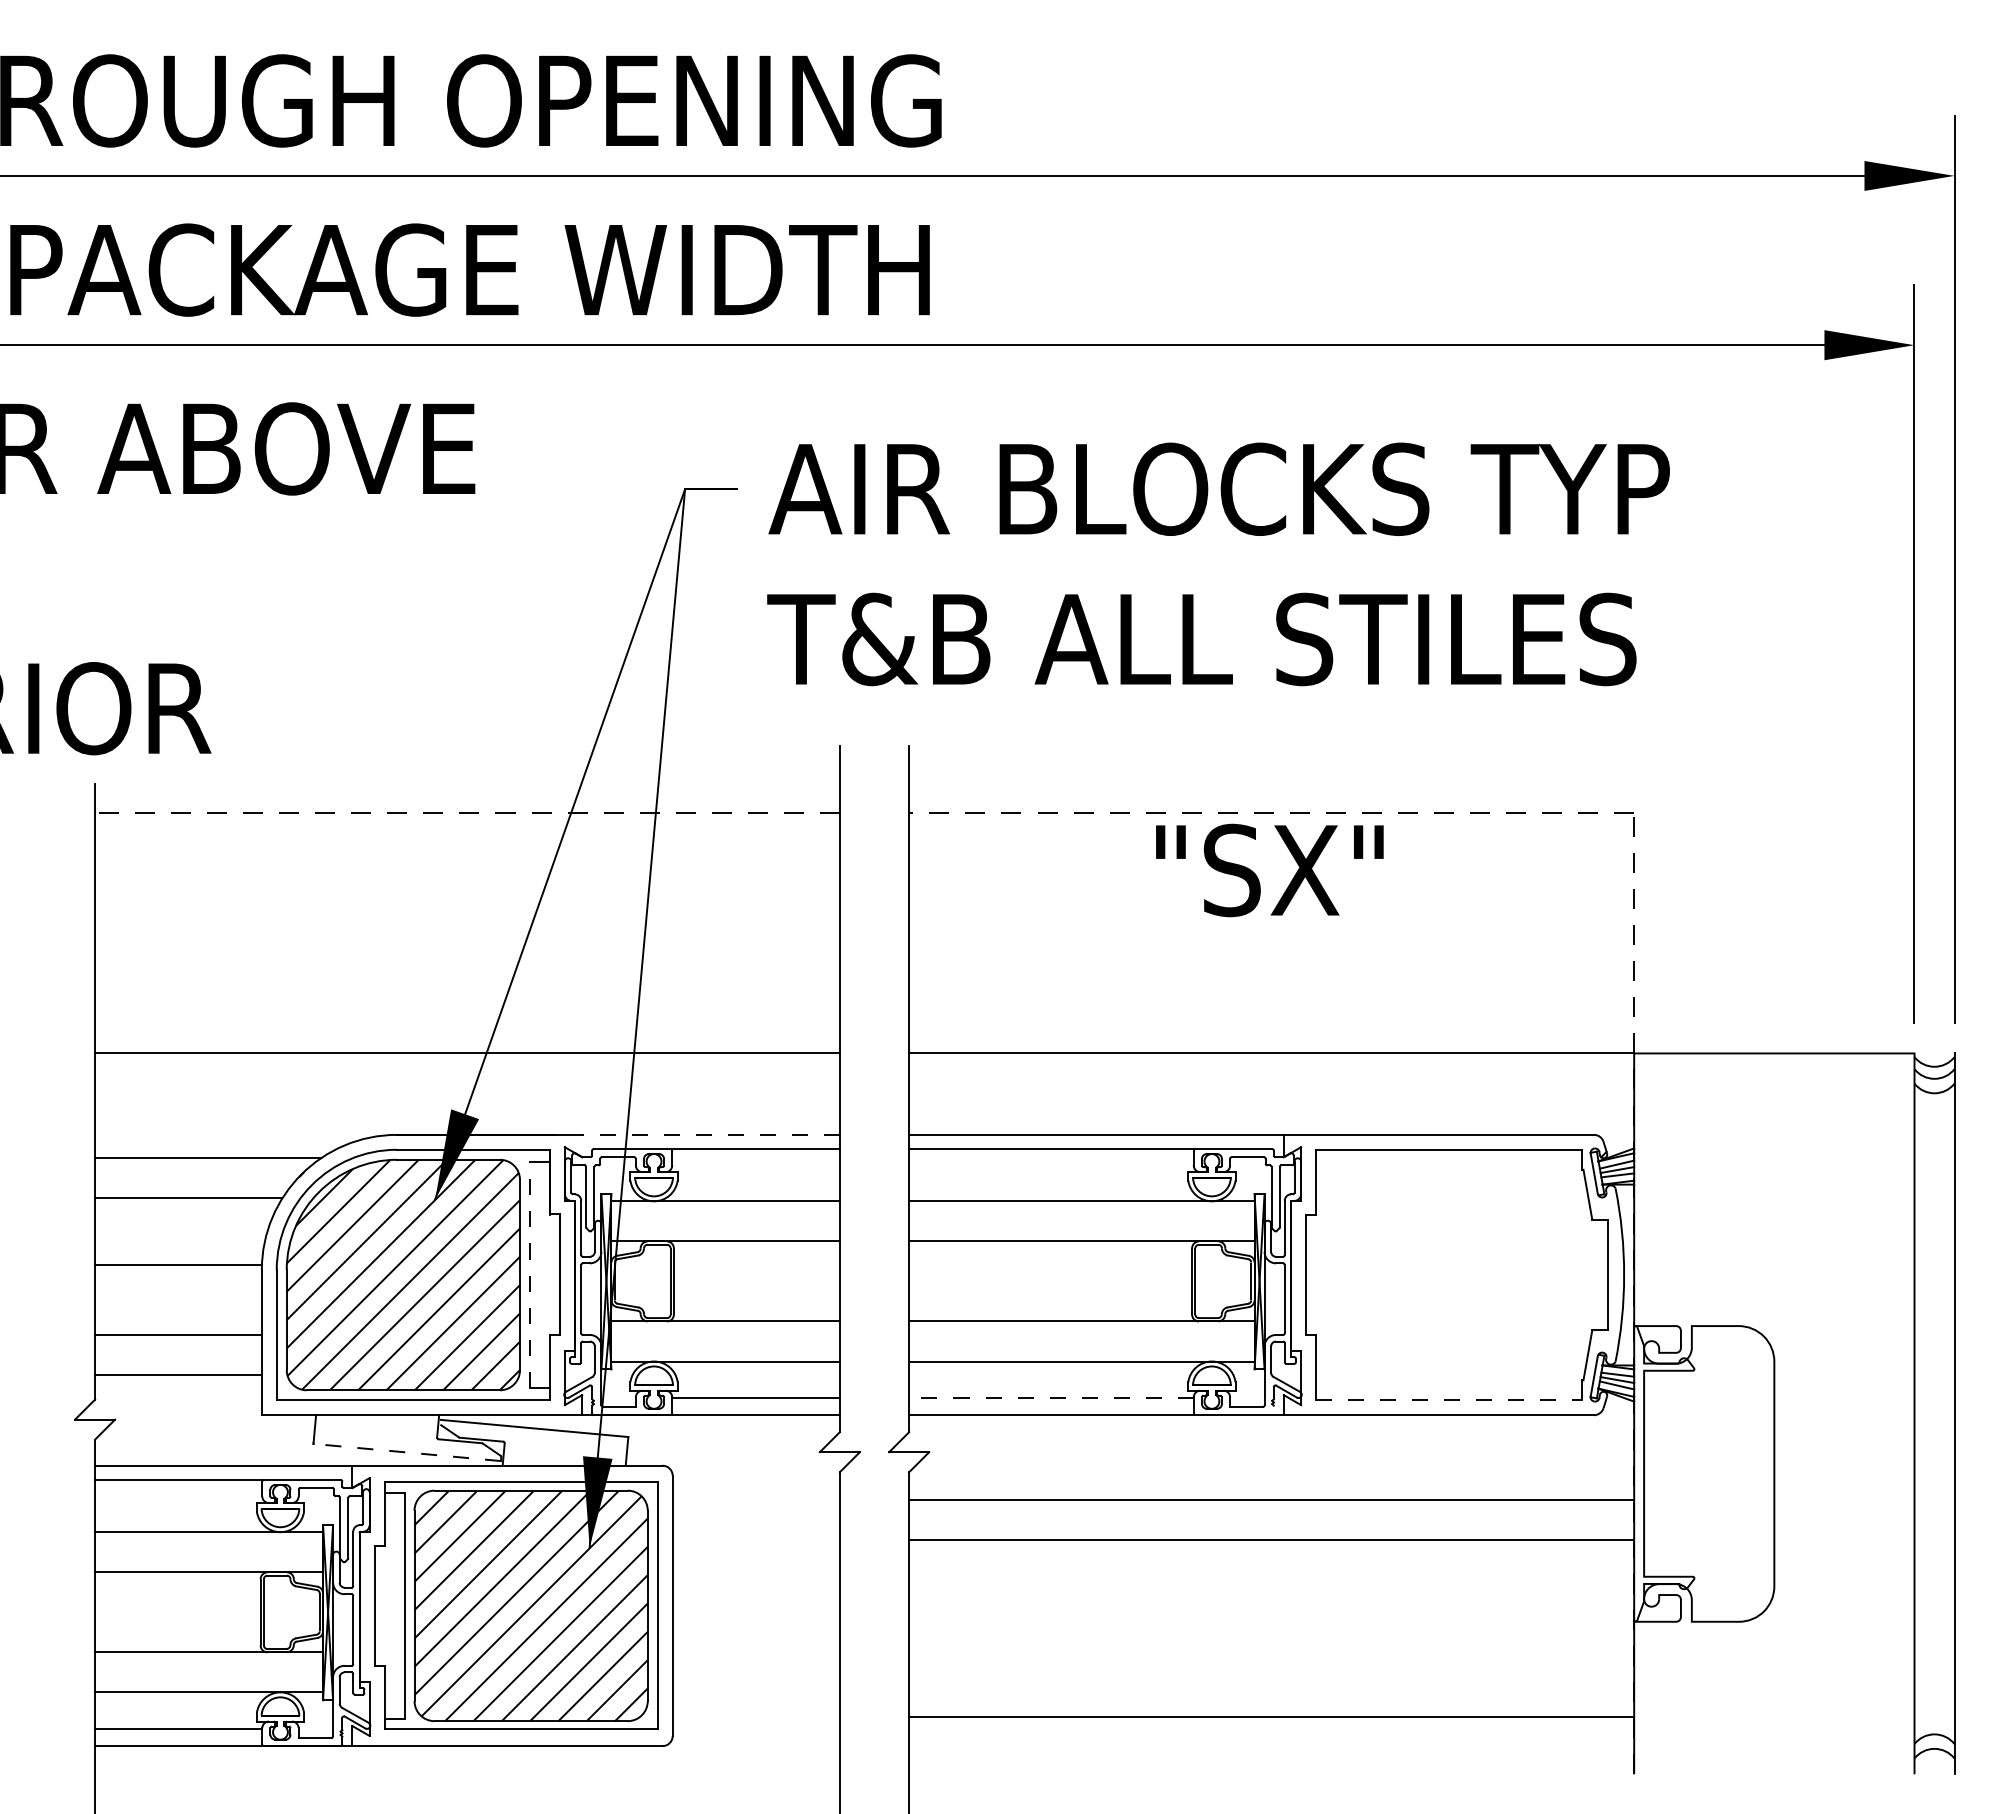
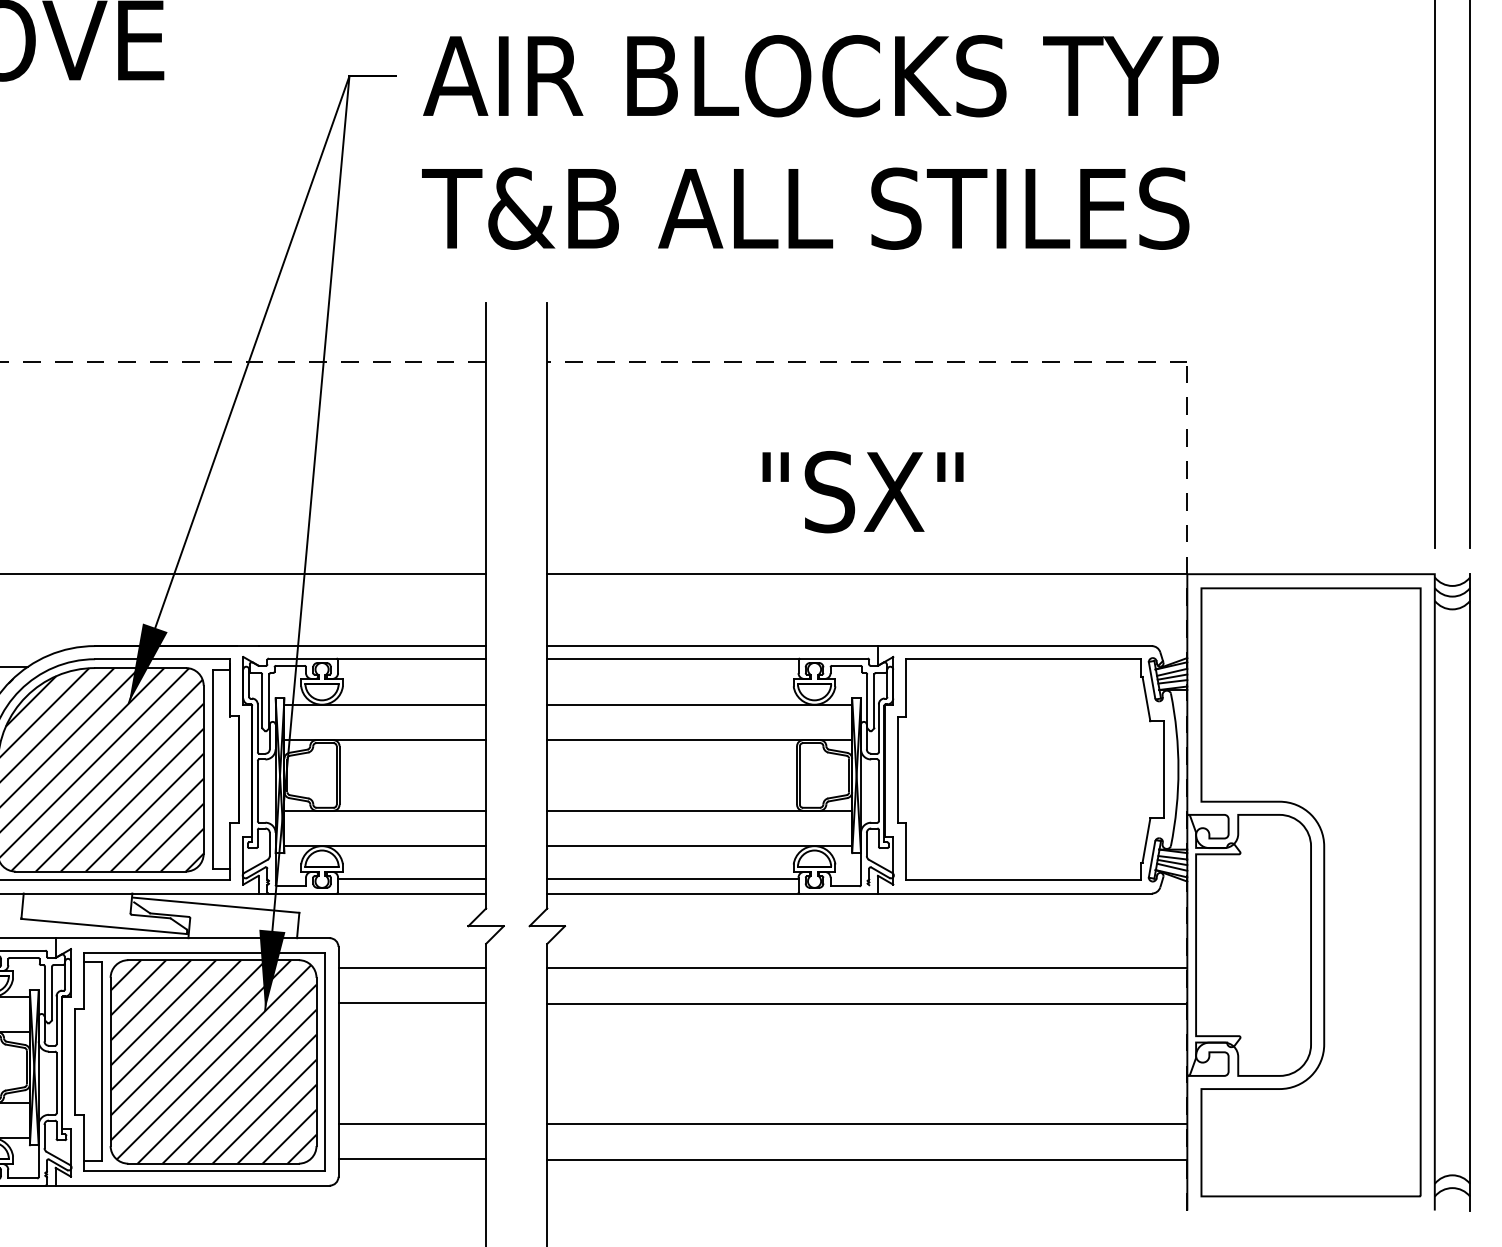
text: (1269, 870) -> (862, 492), moved
line: (711, 1134) -> (372, 645), dashed -> solid
line: (529, 1275) -> (212, 770), dashed -> solid
line: (1050, 1398) -> (672, 878), dashed -> solid
line: (1448, 1400) -> (1023, 880), dashed -> solid
part: (1788, 1413) -> (1323, 892), added
line: (406, 1452) -> (103, 926), dashed -> solid
line: (755, 1499) -> (411, 967), added
line: (755, 1539) -> (411, 1003), added
line: (755, 1676) -> (411, 1124), added
line: (1271, 1676) -> (867, 1124), added
line: (755, 1716) -> (411, 1159), added

